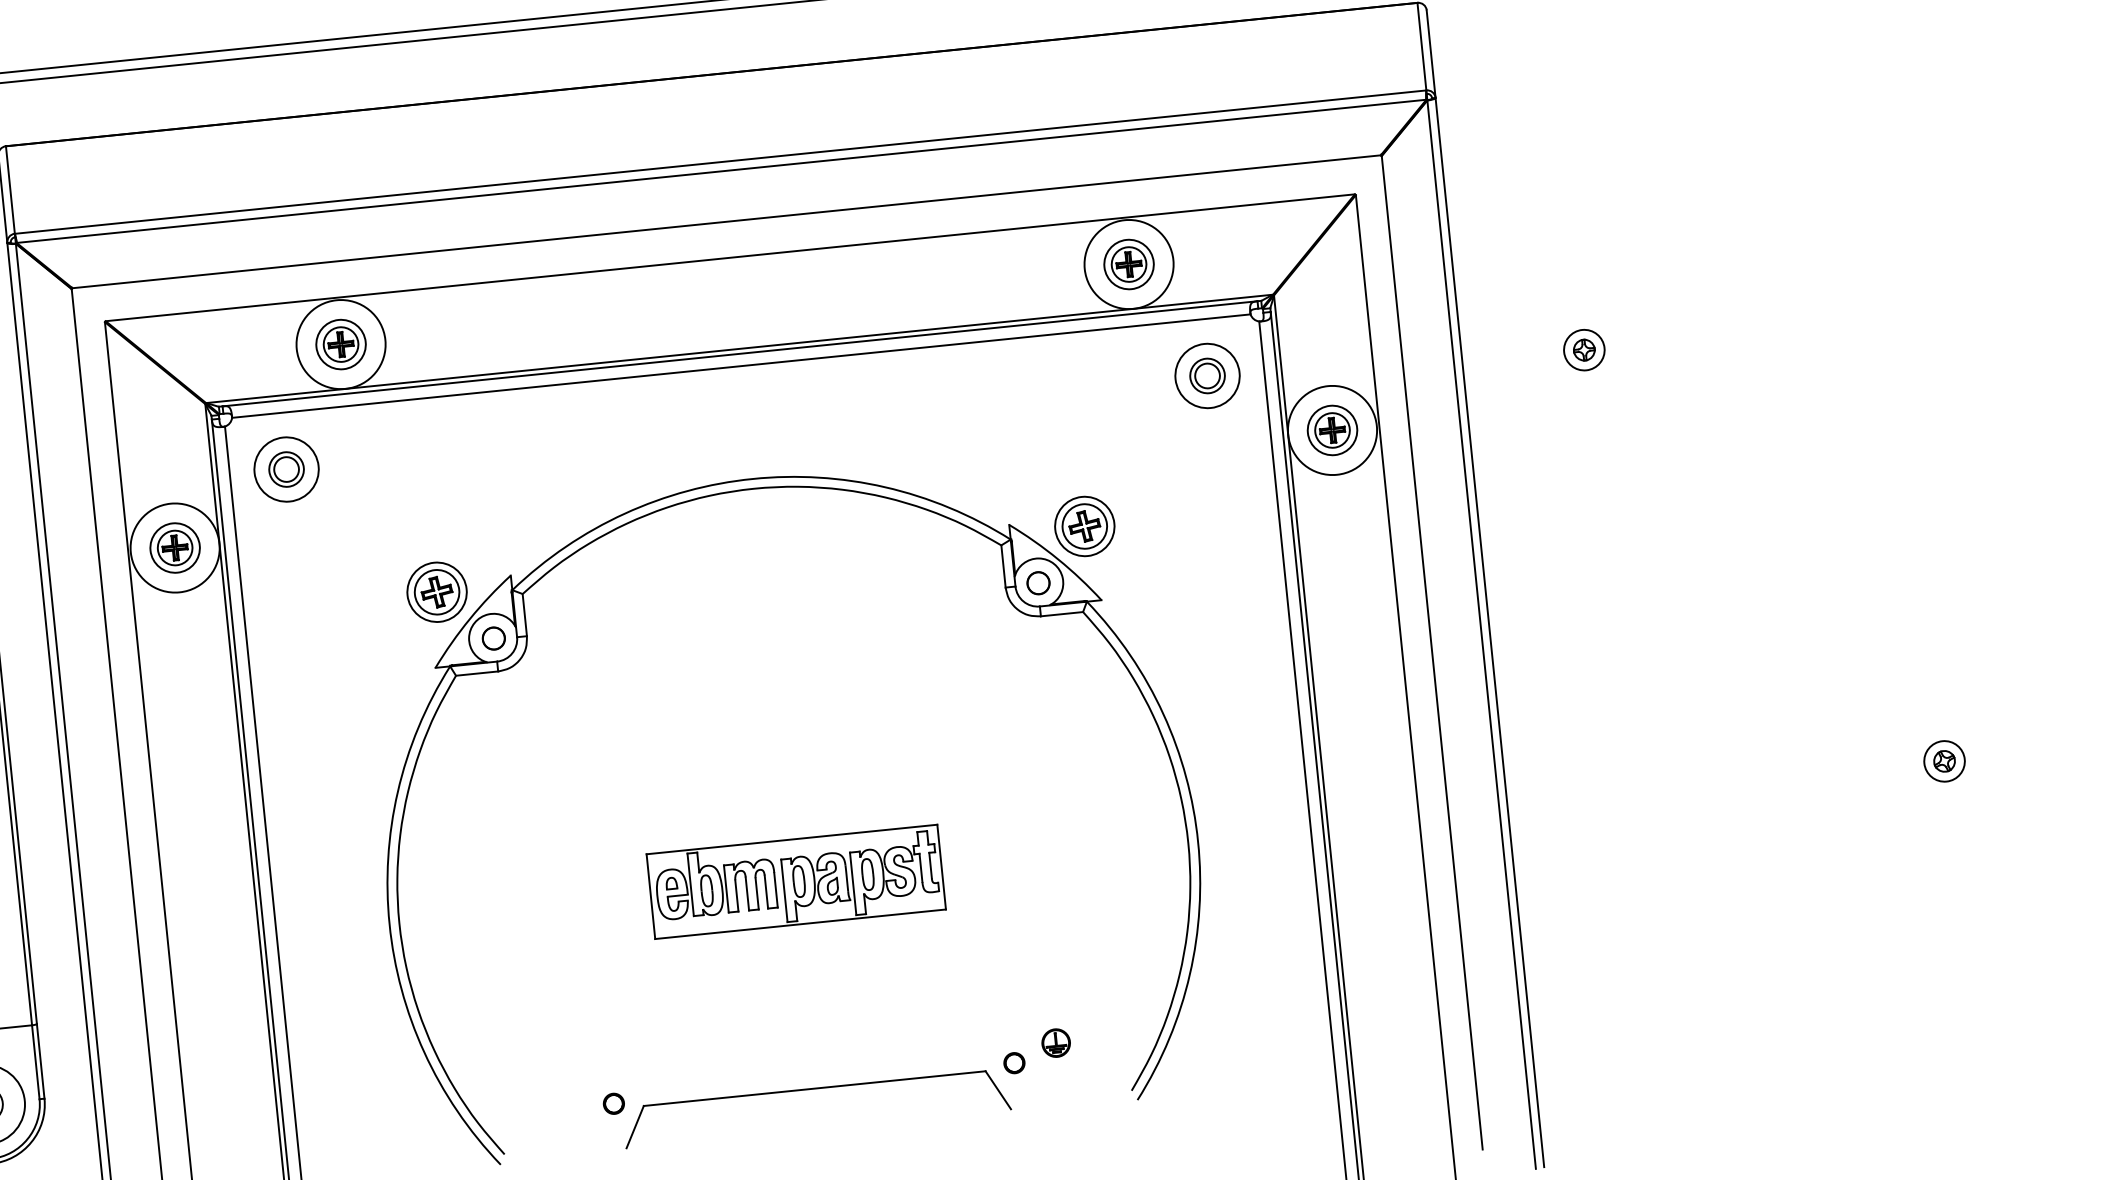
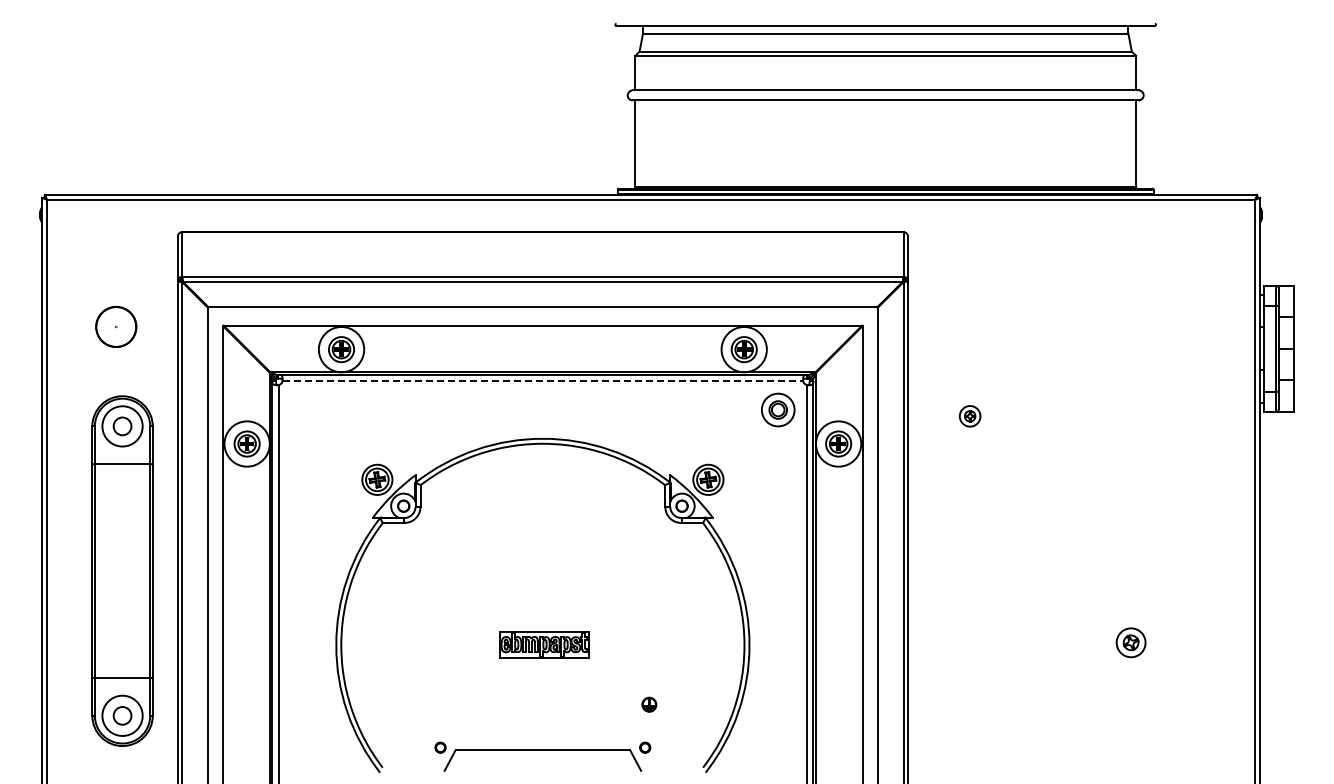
line: (742, 366) -> (543, 381), solid -> dashed
part: (286, 468) -> (307, 409), removed
part: (1945, 760) -> (1131, 642), size x1.4
part: (794, 881) -> (543, 644), size x0.6
part: (1056, 1042) -> (649, 704), moved

